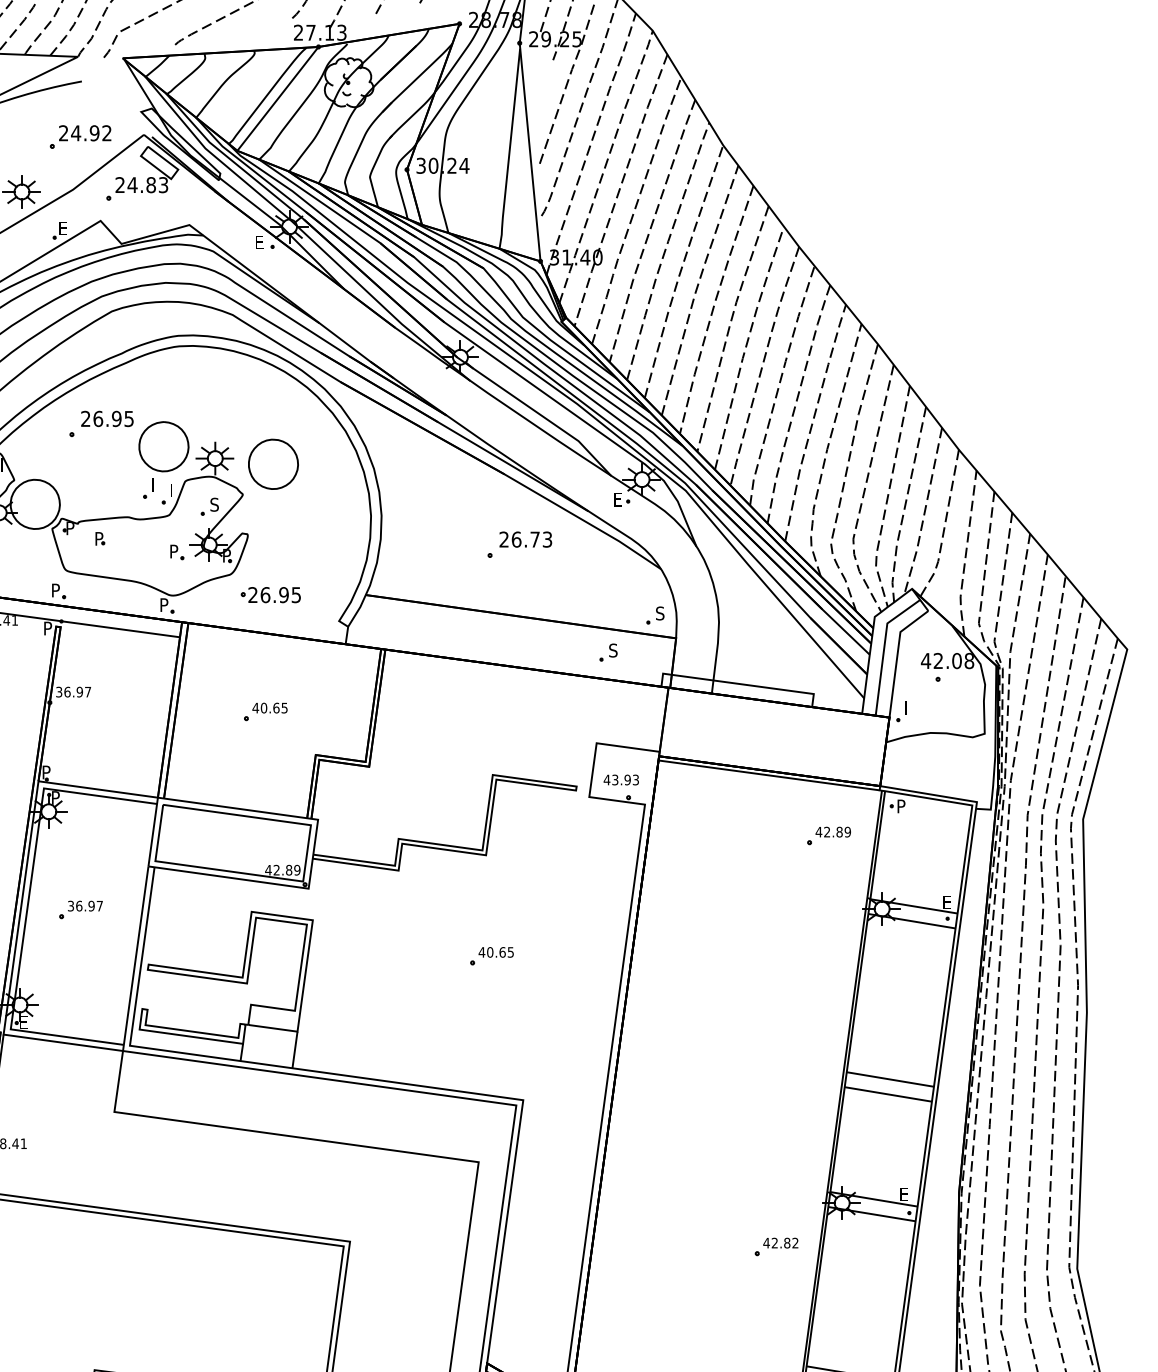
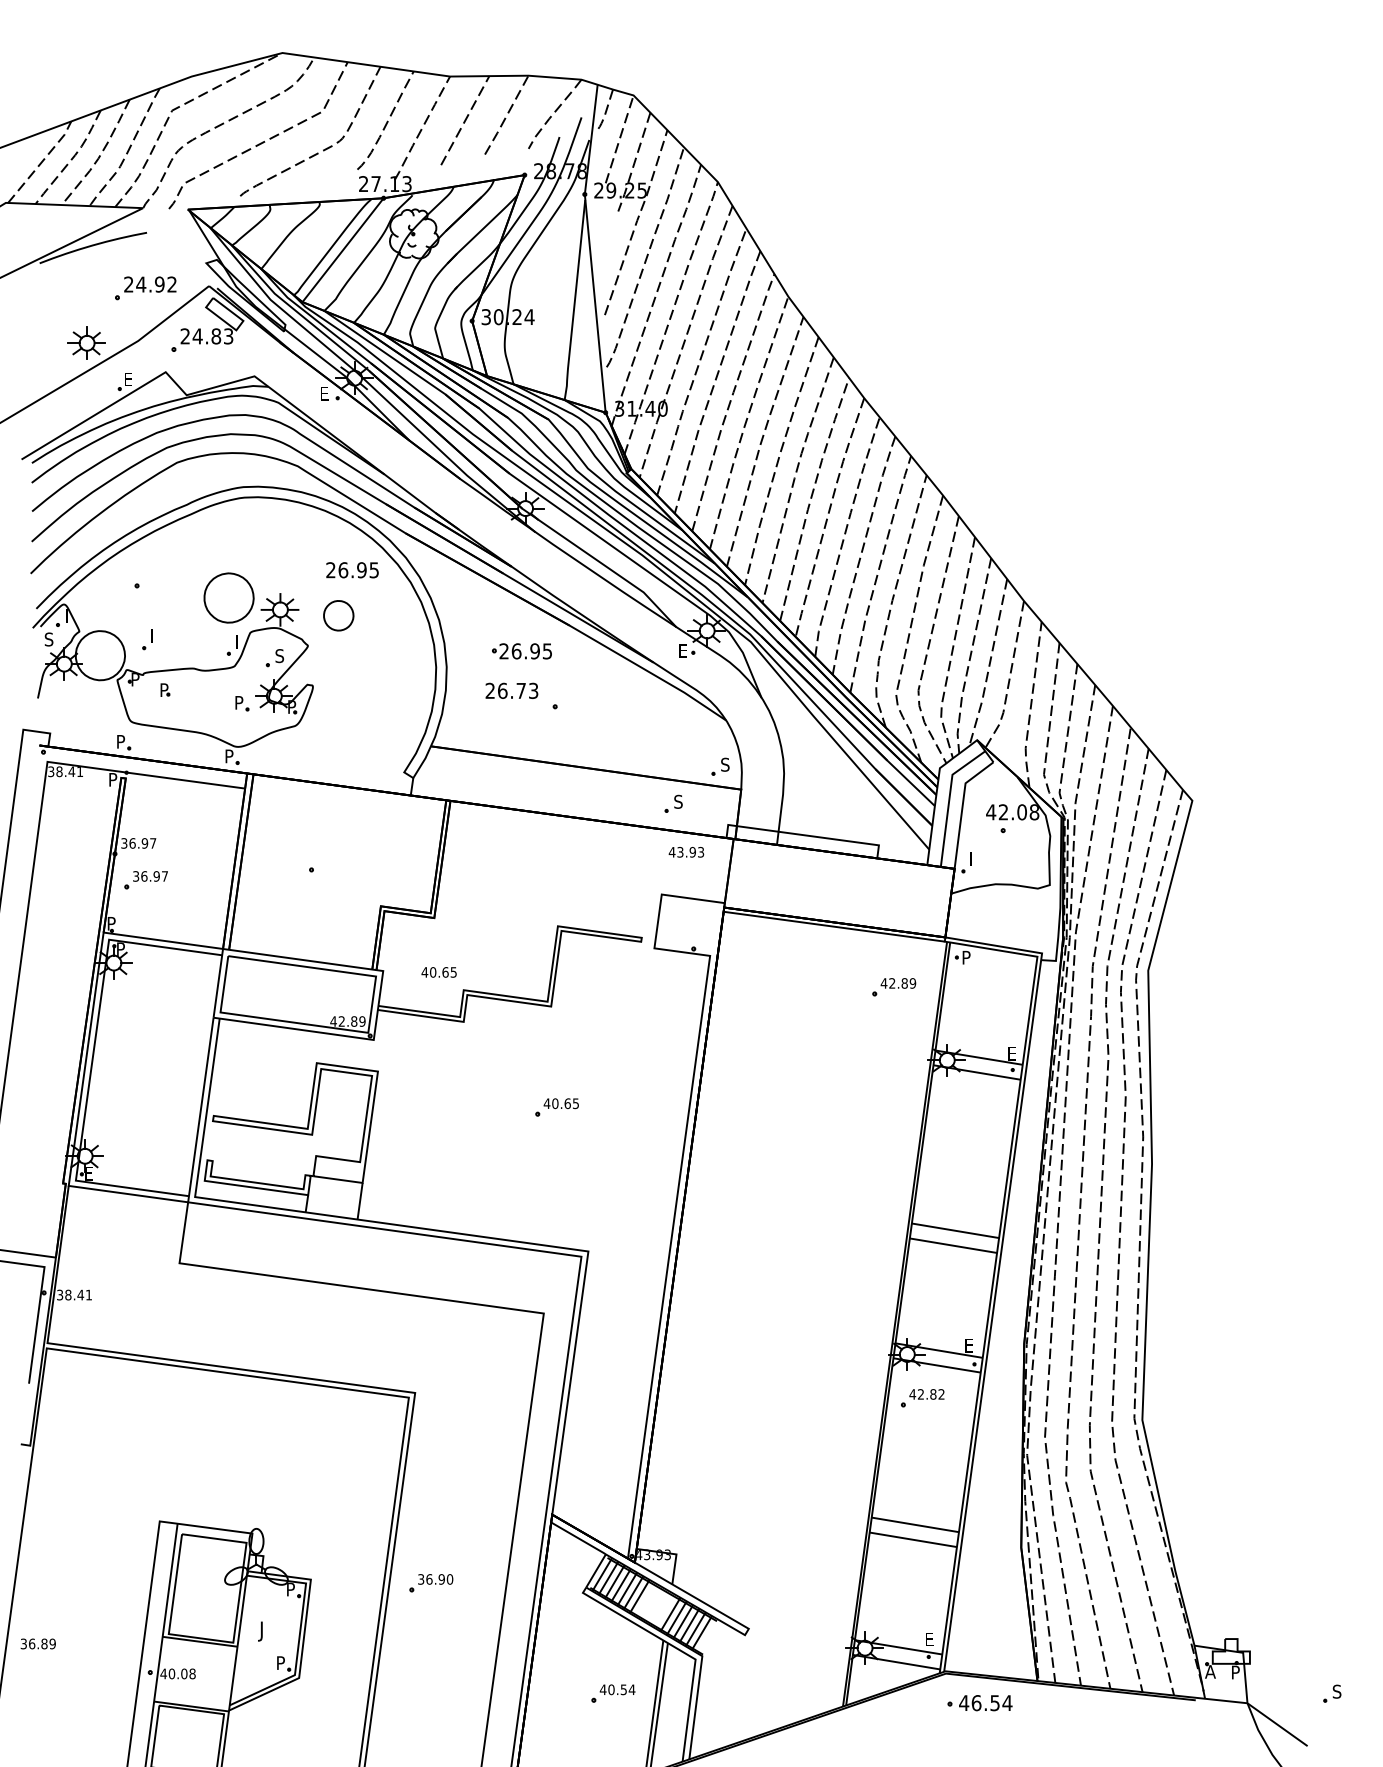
text: (107, 419) -> (352, 570), moved
part: (273, 464) -> (338, 615), size x0.6
part: (148, 488) -> (147, 639), moved
text: (525, 539) -> (511, 690), moved
part: (270, 595) -> (521, 651), moved
text: (269, 708) -> (438, 972), moved
text: (621, 780) -> (686, 852), moved
part: (80, 910) -> (145, 880), moved
part: (776, 1247) -> (922, 1398), moved

